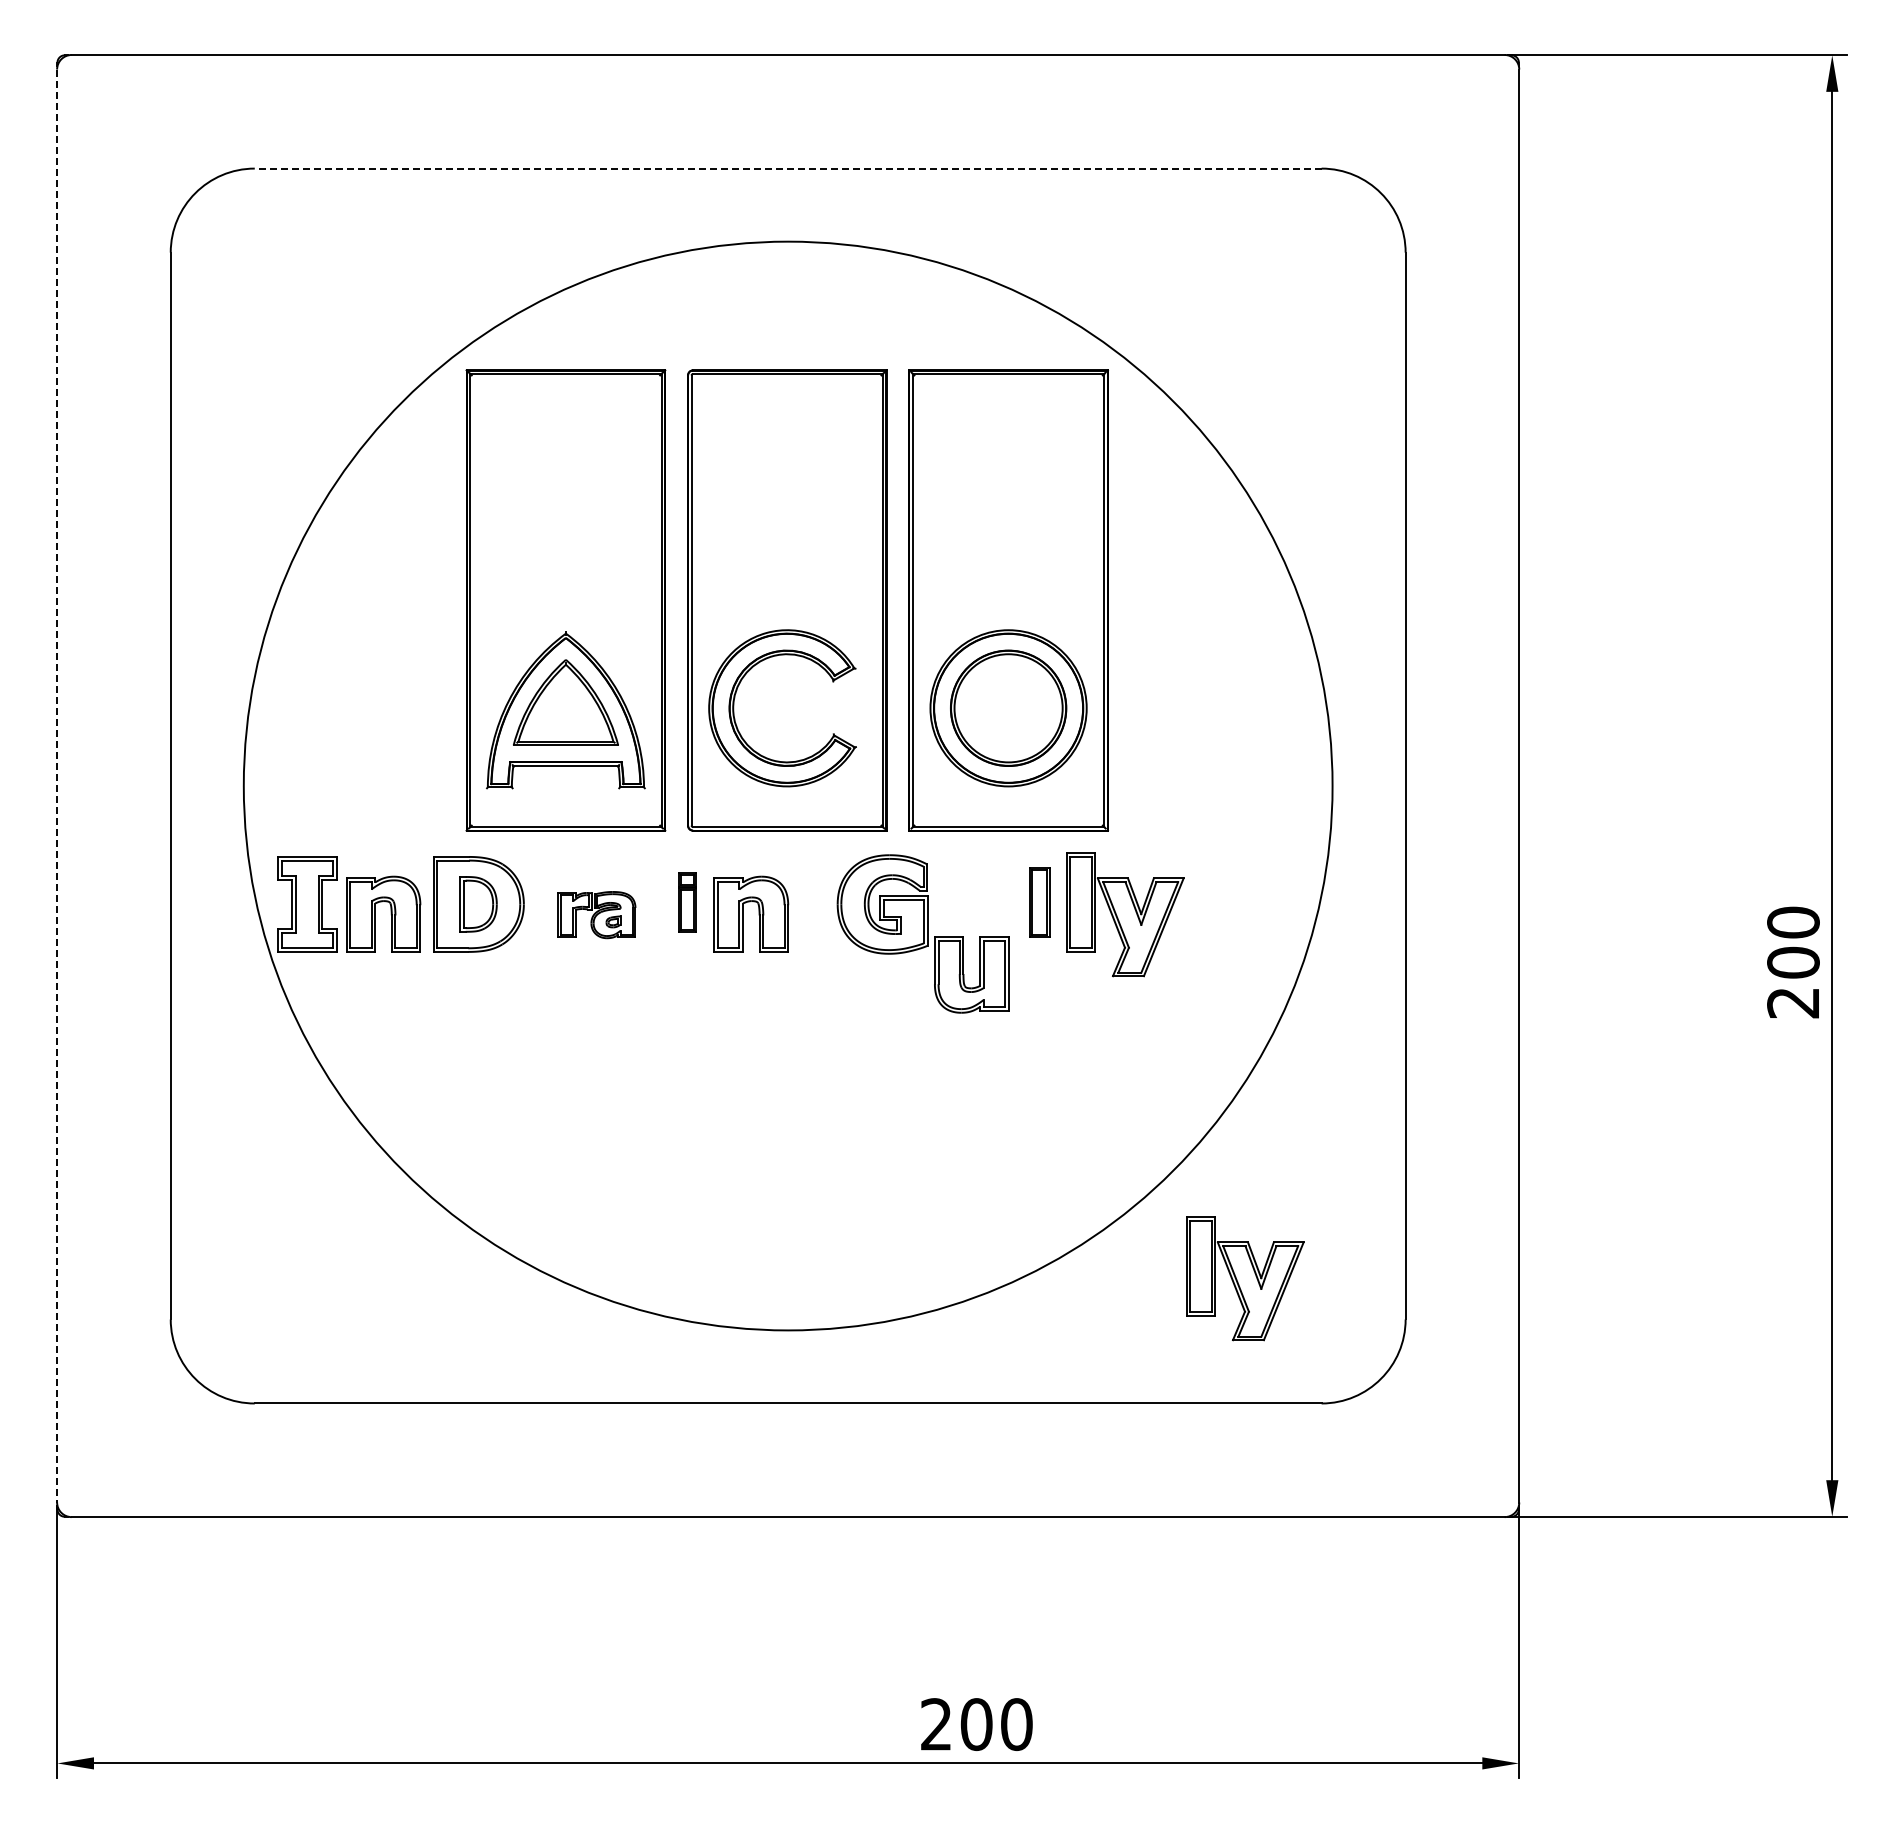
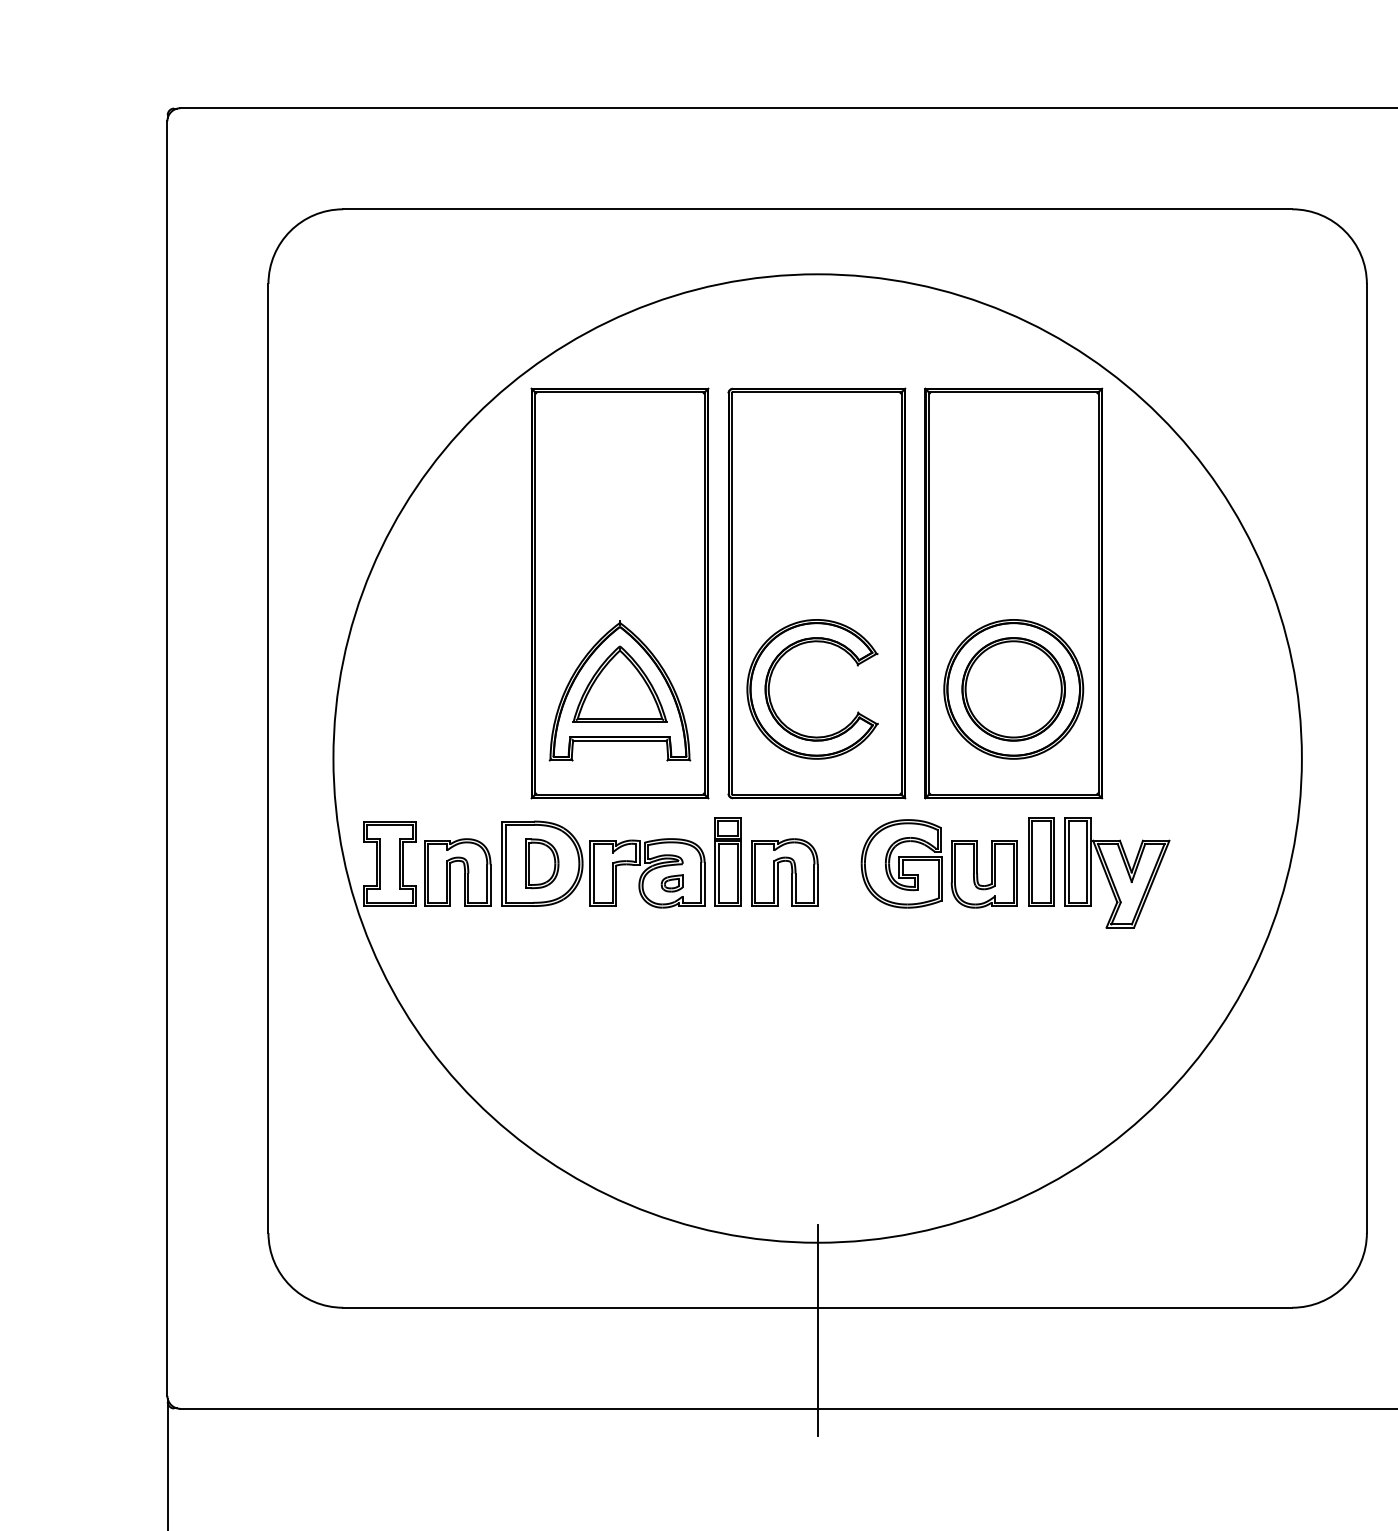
line: (787, 168) -> (817, 209), dashed -> solid
line: (57, 786) -> (167, 758), dashed -> solid
part: (687, 902) -> (728, 862), size x1.67
part: (1039, 902) -> (1041, 862), size x1.43
part: (596, 914) -> (647, 872), size x1.67
part: (964, 974) -> (978, 873), moved
part: (1245, 1278) -> (1224, 1196), removed
line: (788, 1428) -> (817, 1329), added

